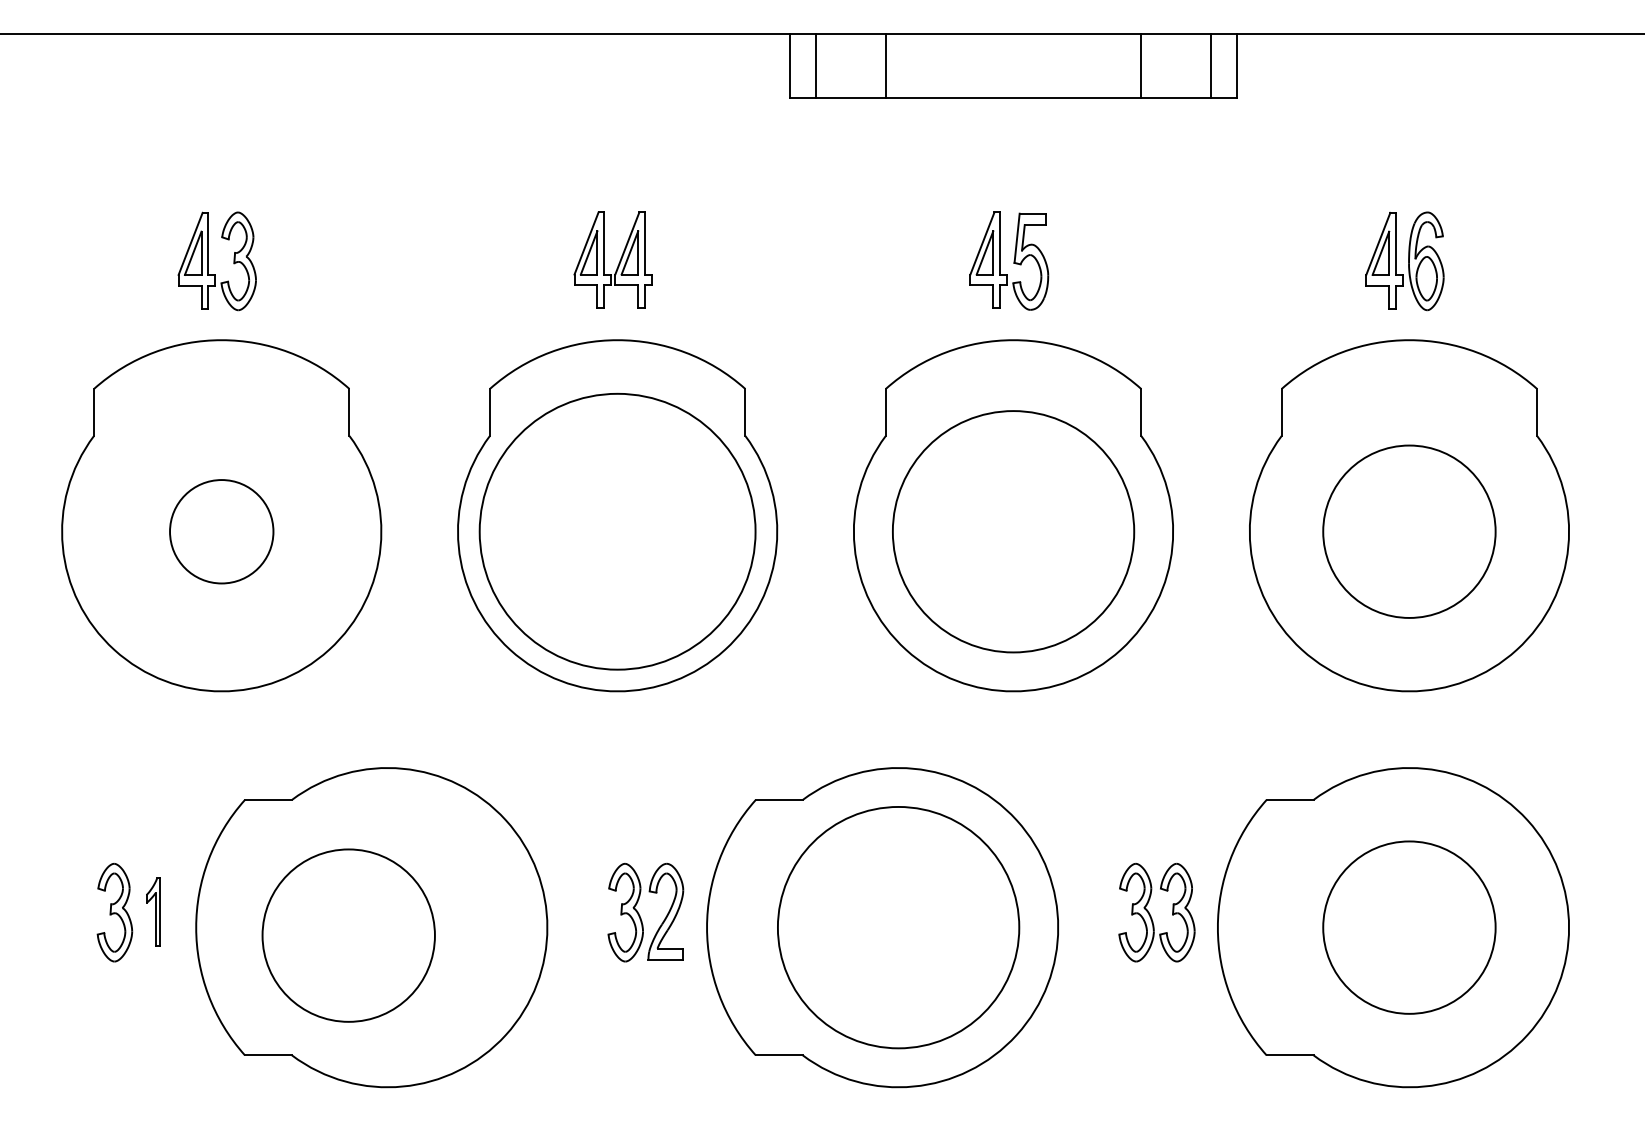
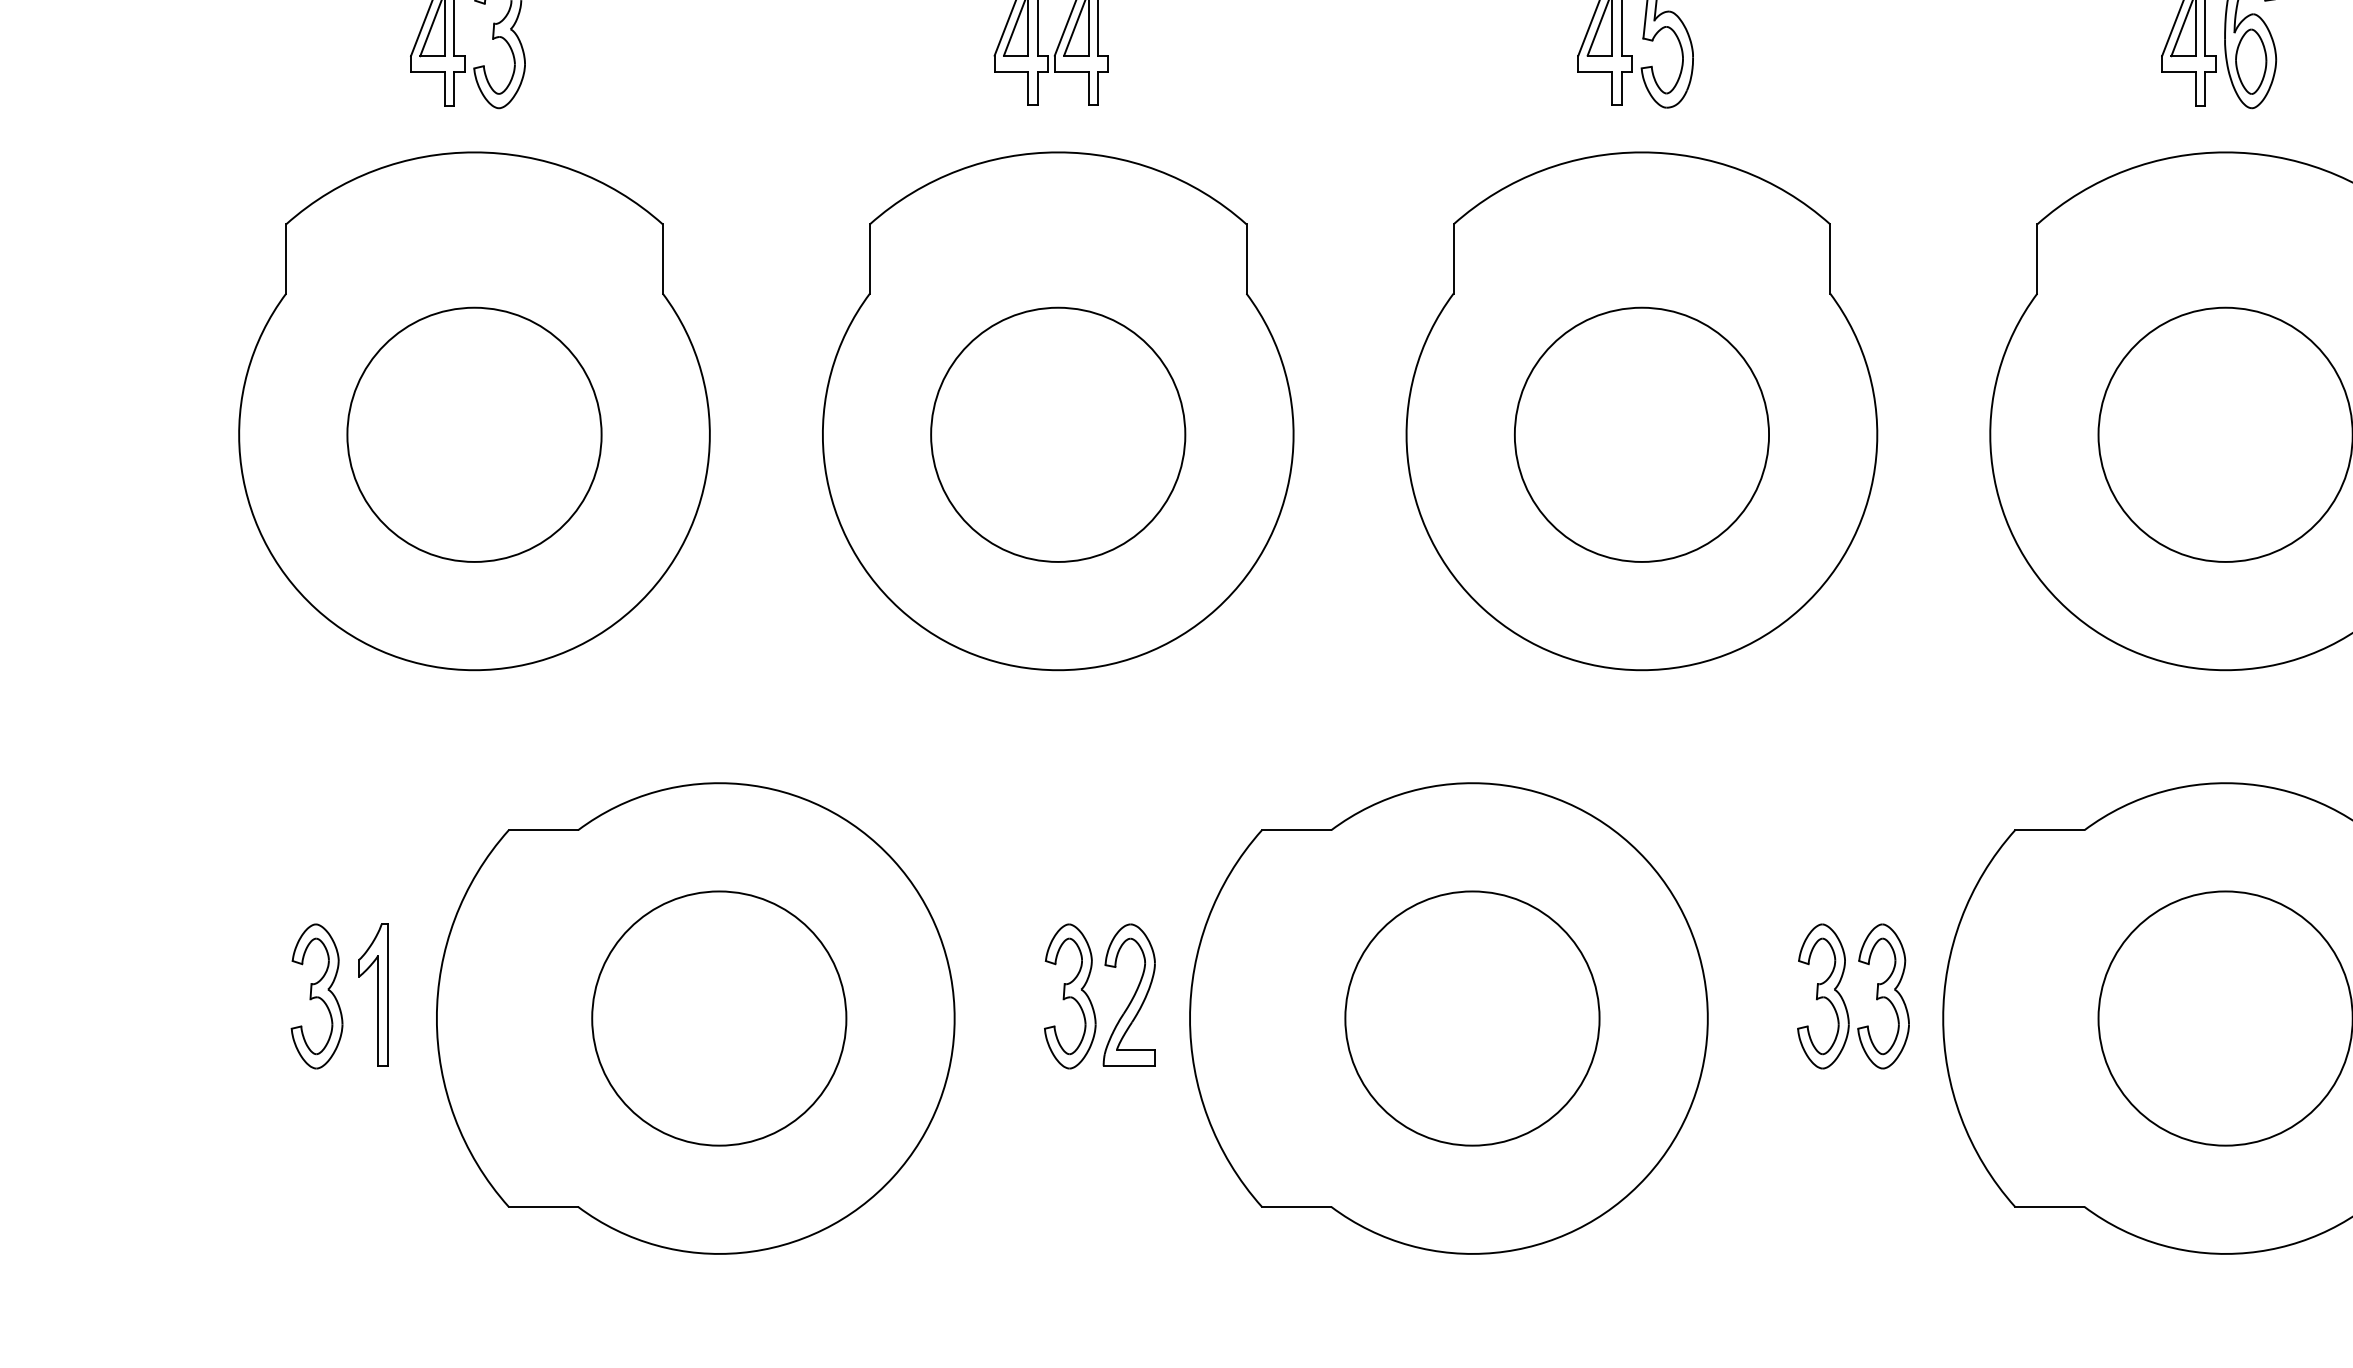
circle: (221, 531) -> (474, 434), size x1.67
circle: (617, 531) -> (1058, 434), size x0.62
circle: (1013, 531) -> (1641, 434), size x0.71
part: (153, 911) -> (373, 994), size x1.43
circle: (898, 927) -> (1472, 1018), size x0.71
circle: (348, 935) -> (718, 1018), moved

